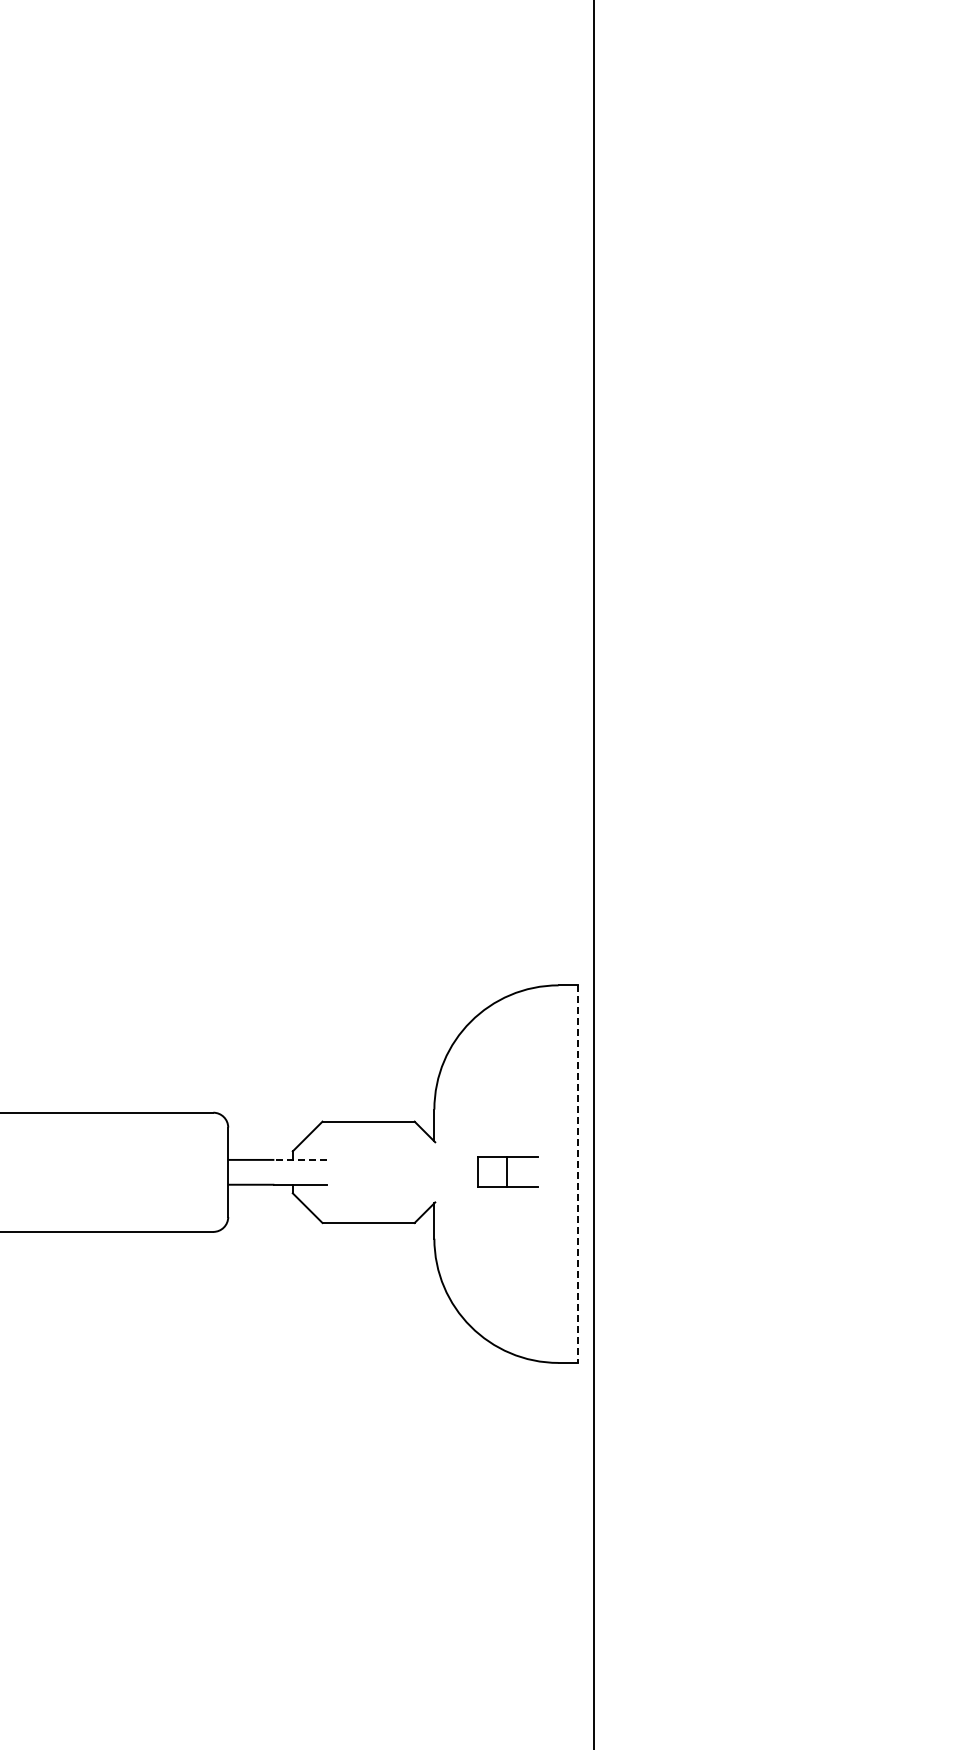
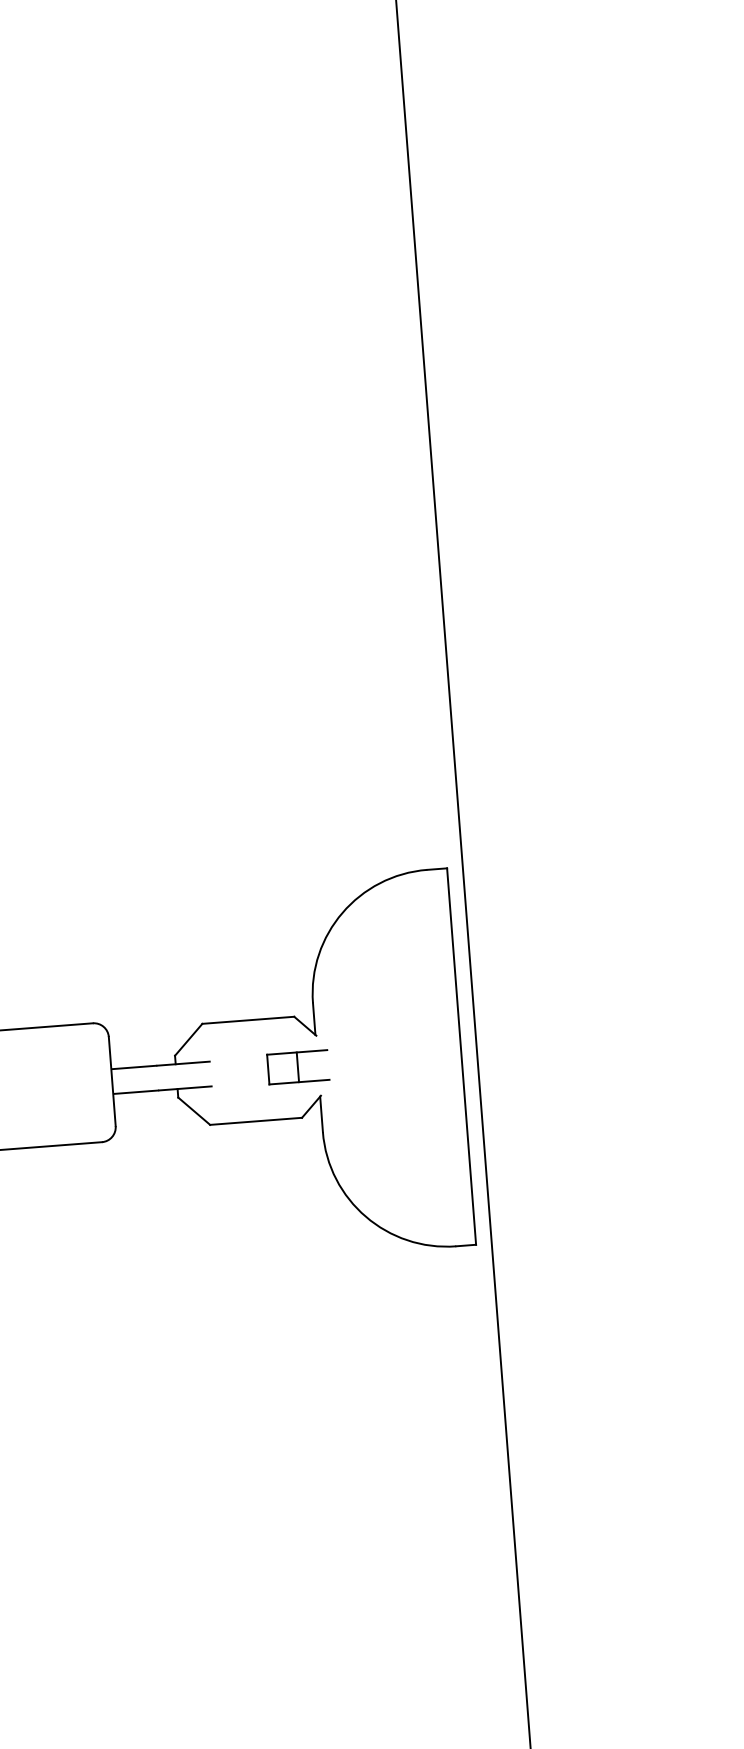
line: (300, 1159) -> (183, 1063), dashed -> solid
part: (507, 1171) -> (297, 1066), moved
line: (578, 1174) -> (461, 1056), dashed -> solid

